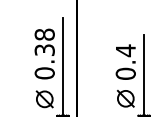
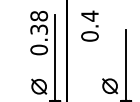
text: (44, 53) -> (38, 32), moved
text: (125, 61) -> (89, 25), moved

